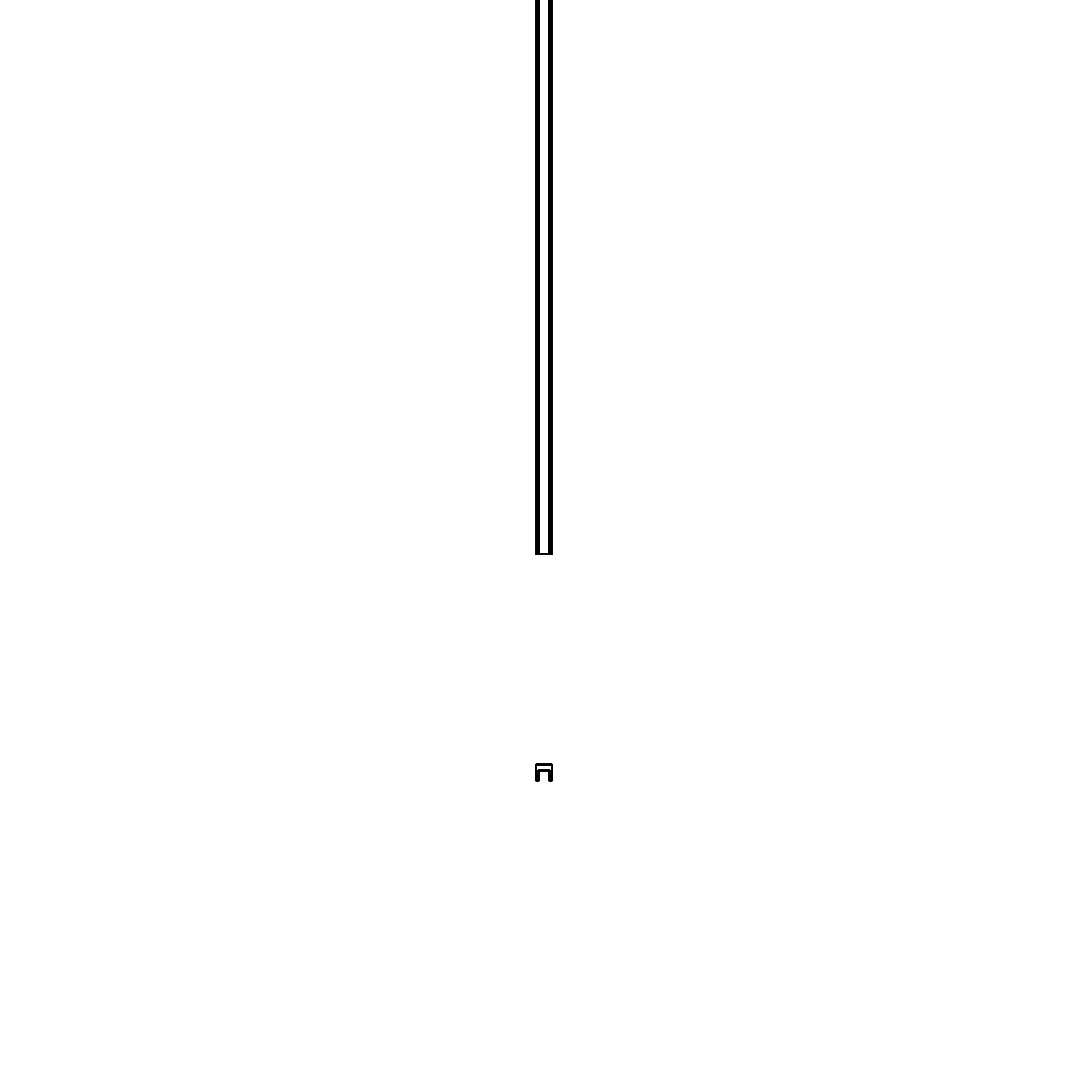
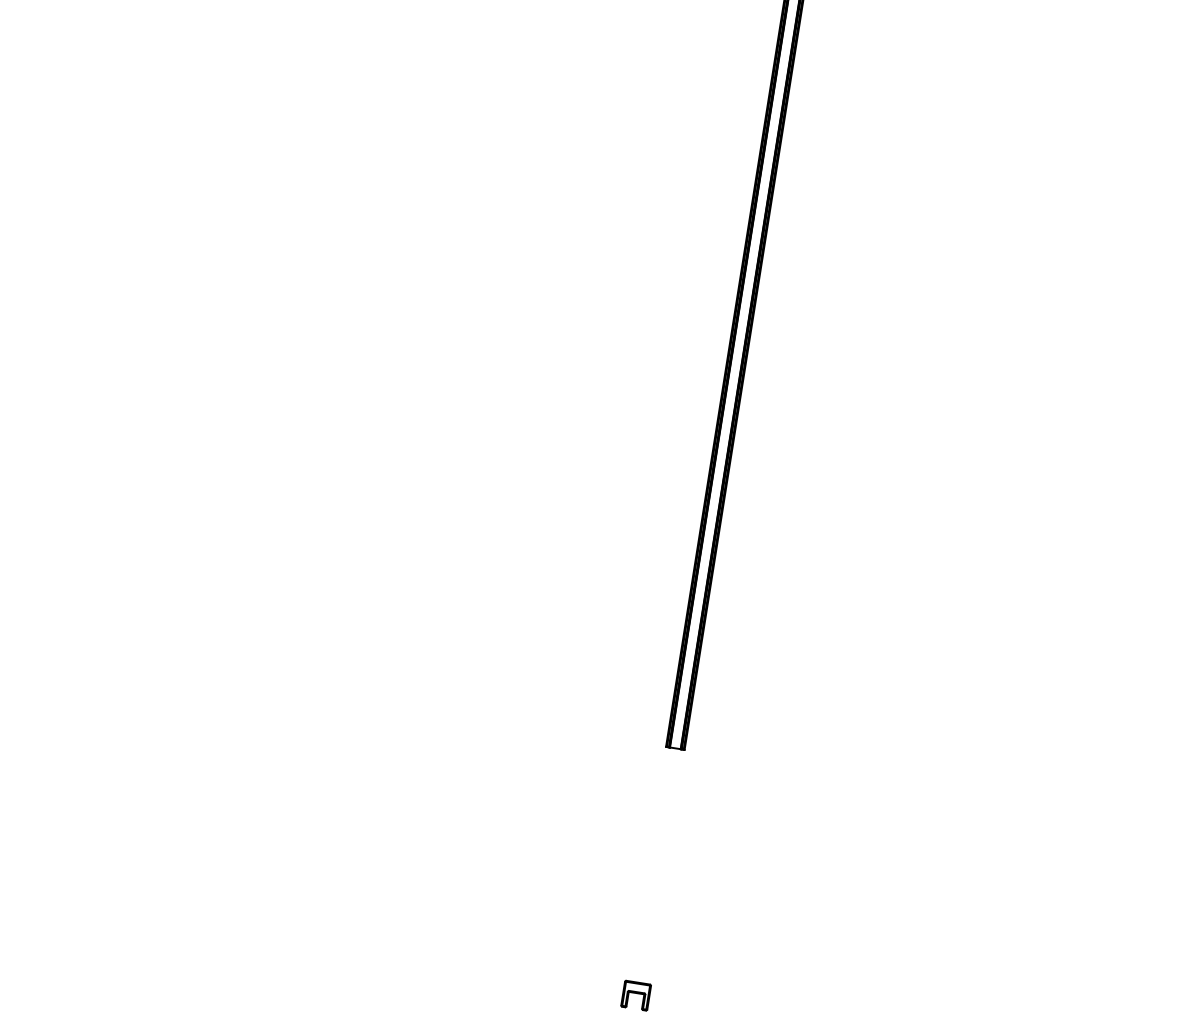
part: (543, 772) -> (635, 995), size x1.4

